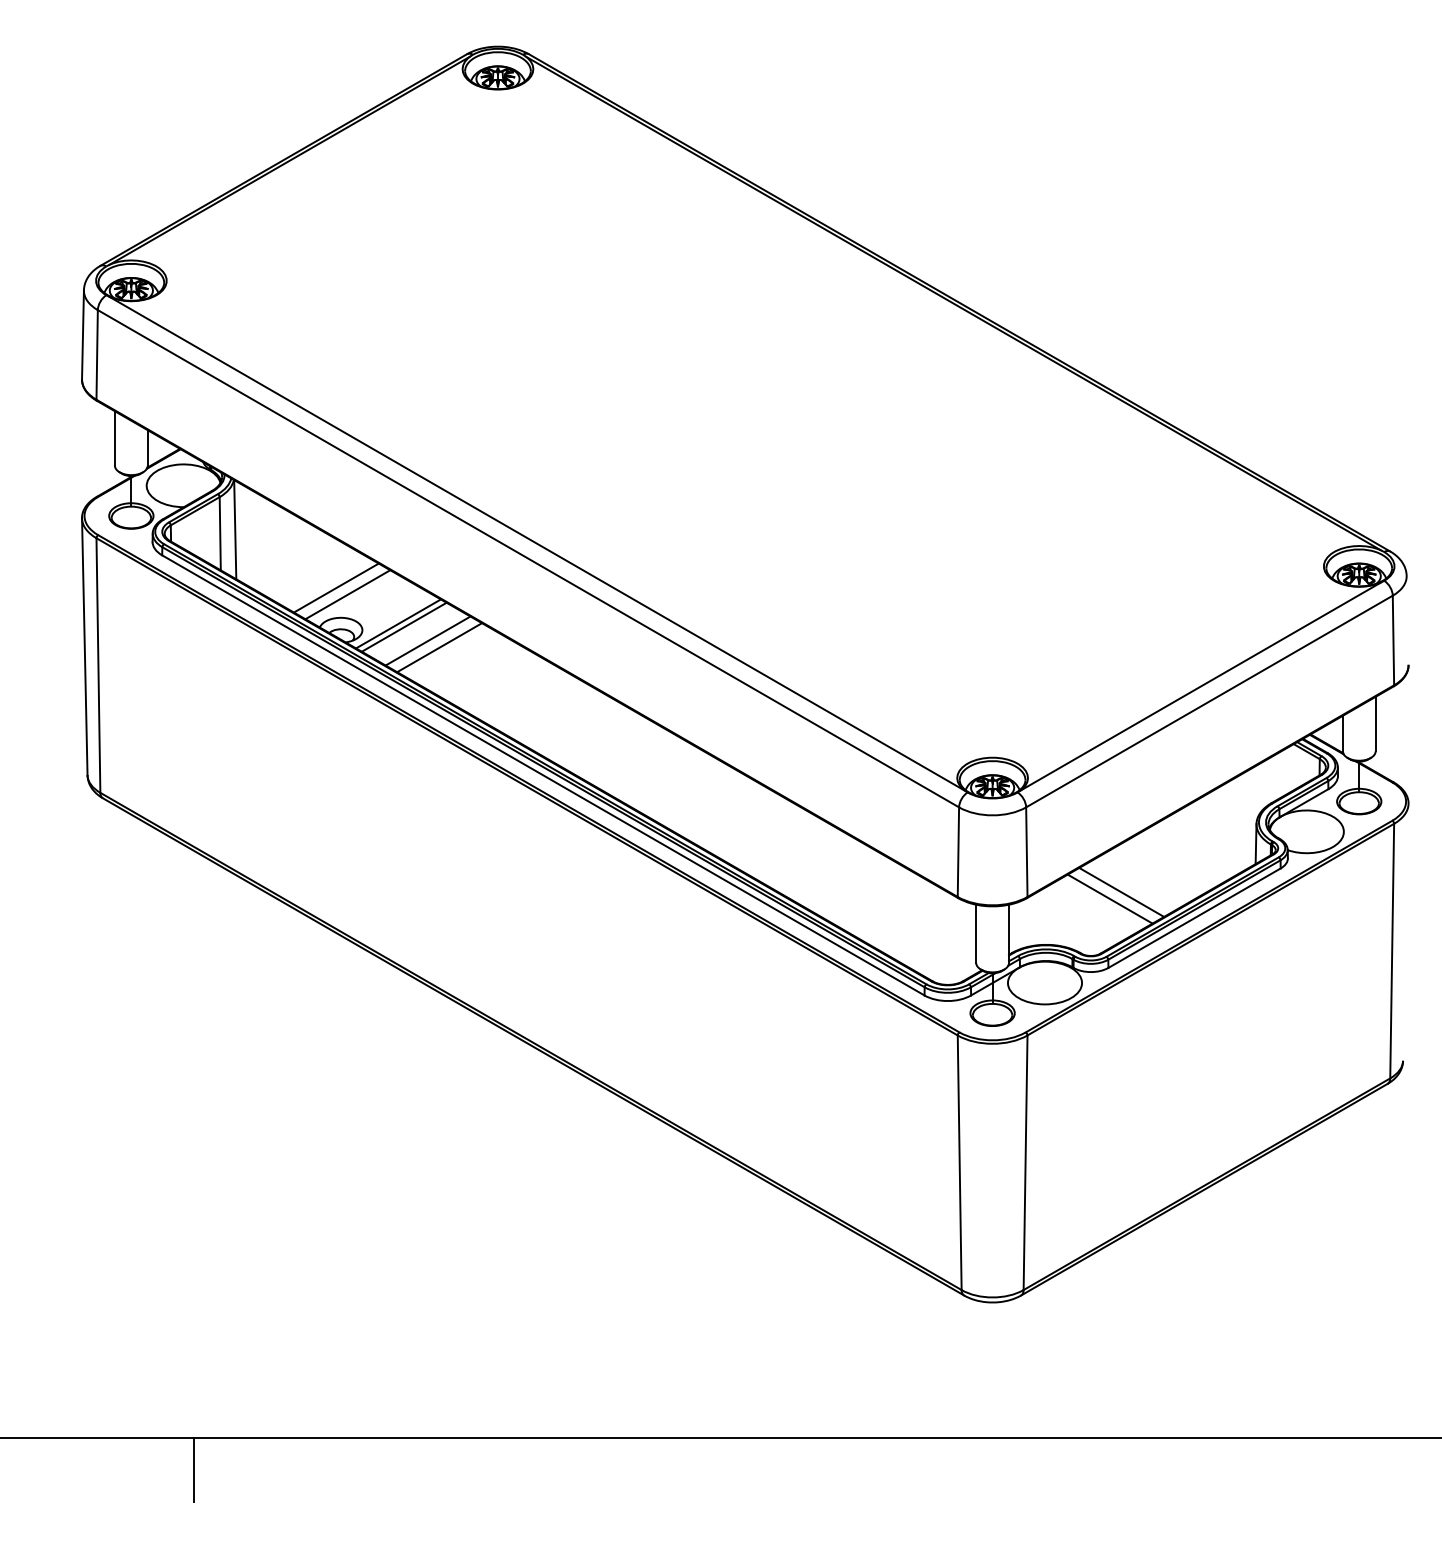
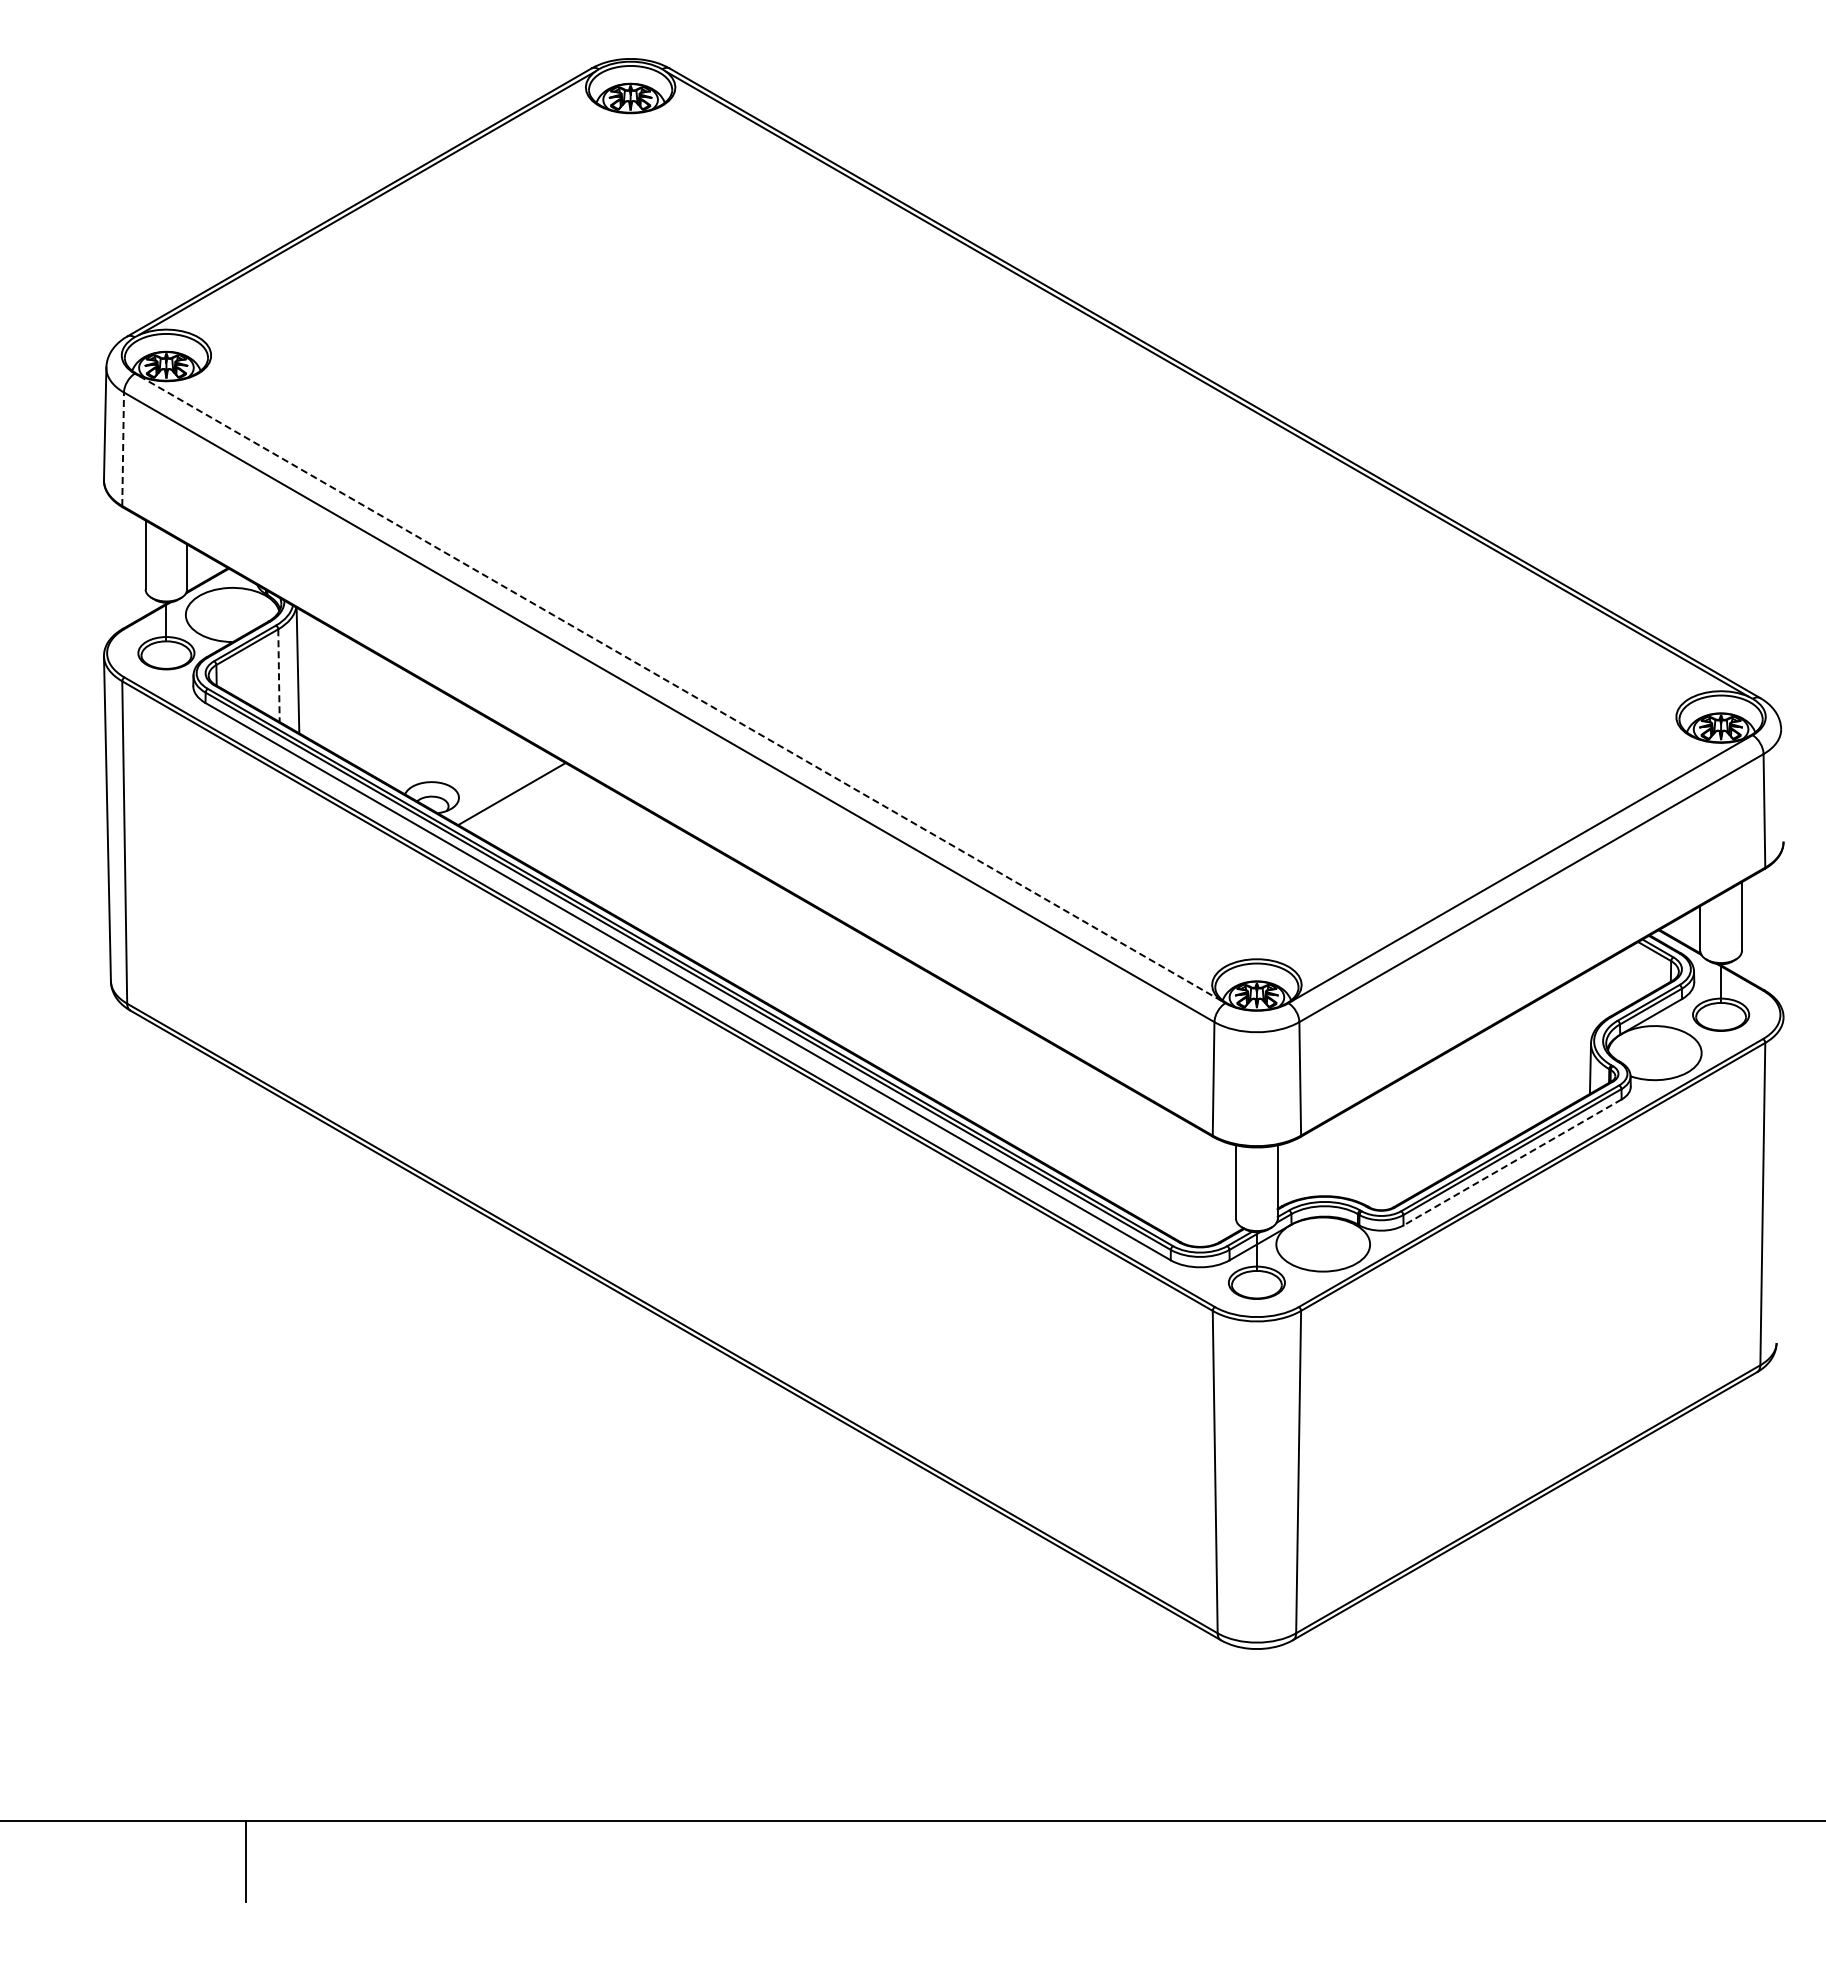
line: (97, 355) -> (123, 449), solid -> dashed
line: (220, 534) -> (279, 676), solid -> dashed
line: (536, 543) -> (679, 688), solid -> dashed
line: (335, 588) -> (425, 744), removed
line: (347, 594) -> (440, 752), removed
line: (398, 623) -> (504, 789), removed
line: (427, 641) -> (541, 811), removed
line: (439, 647) -> (556, 819), removed
line: (1121, 892) -> (1420, 1129), removed
line: (1109, 899) -> (1405, 1138), removed
line: (1194, 918) -> (1512, 1162), solid -> dashed

